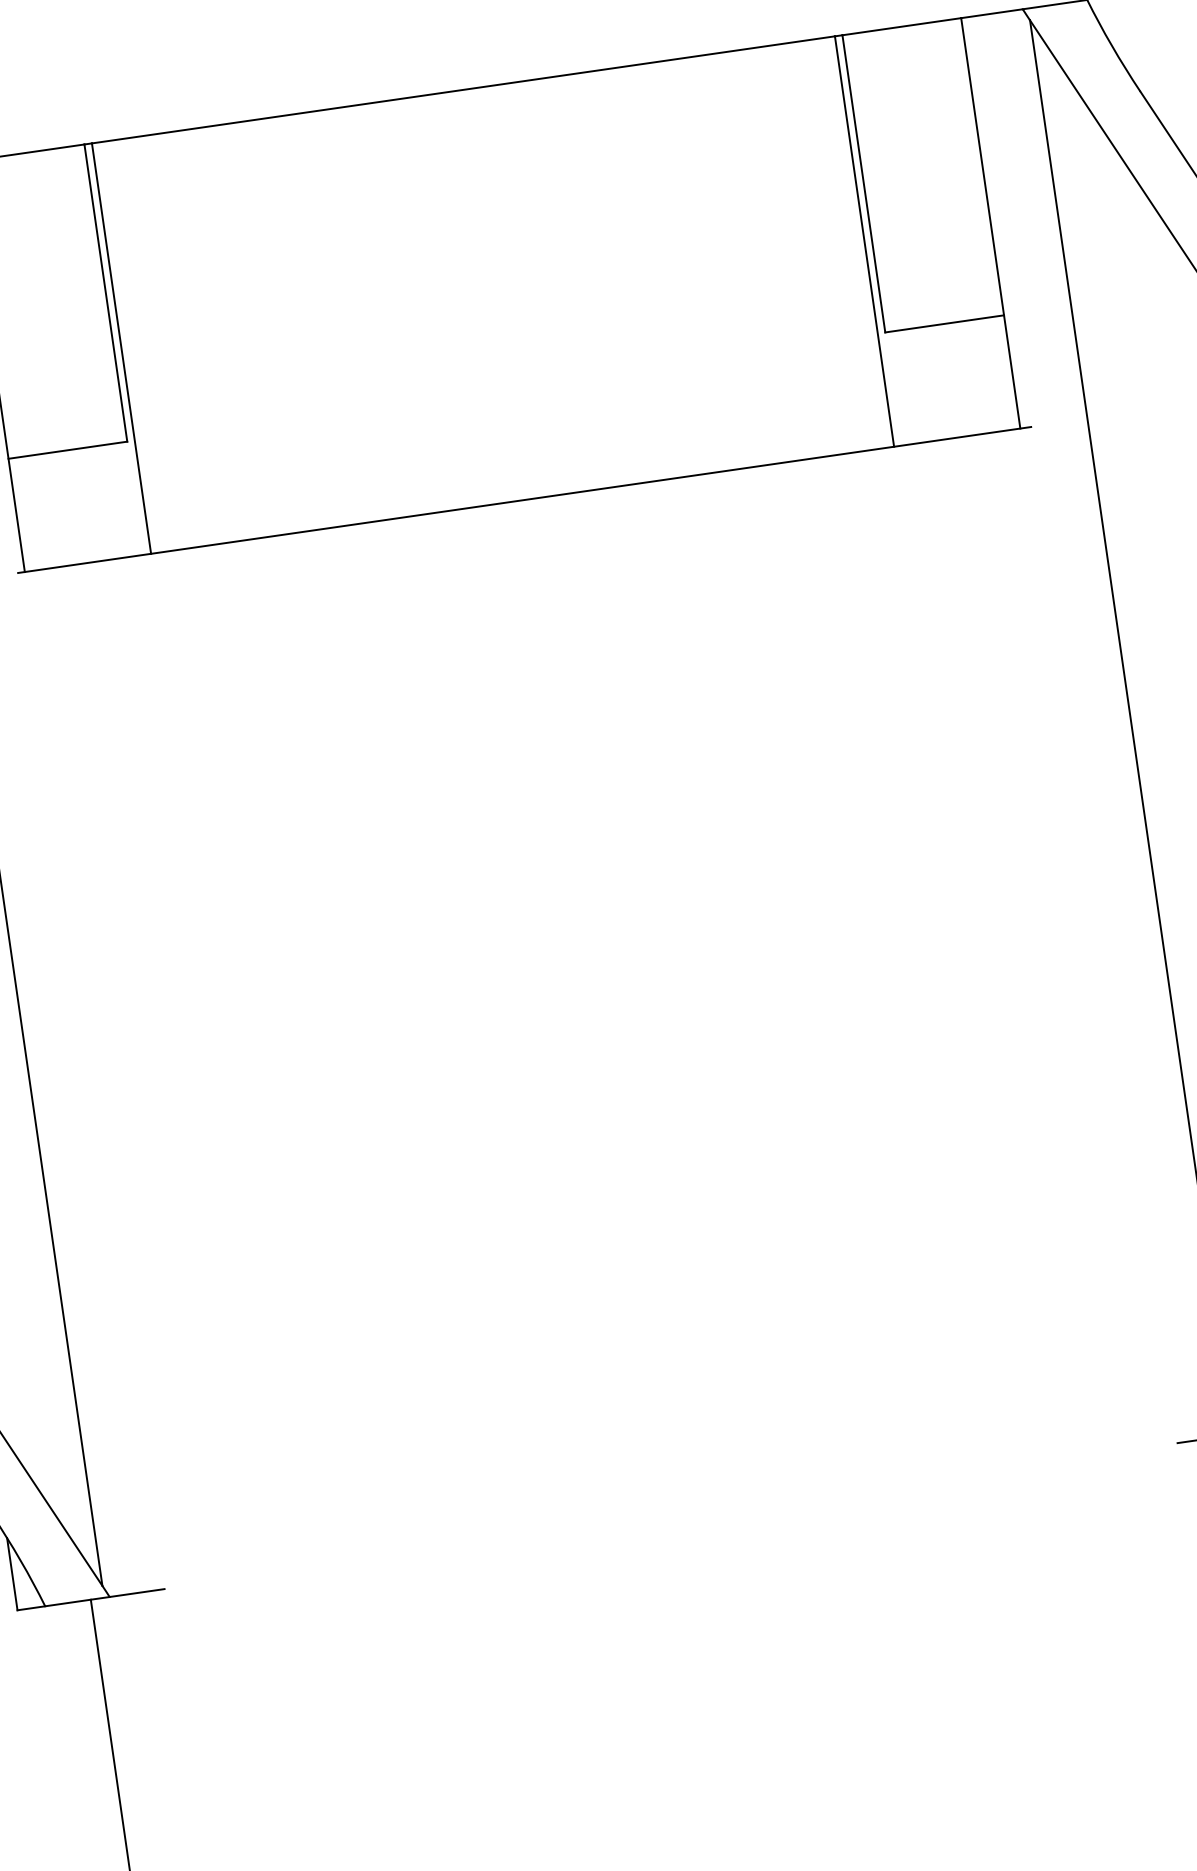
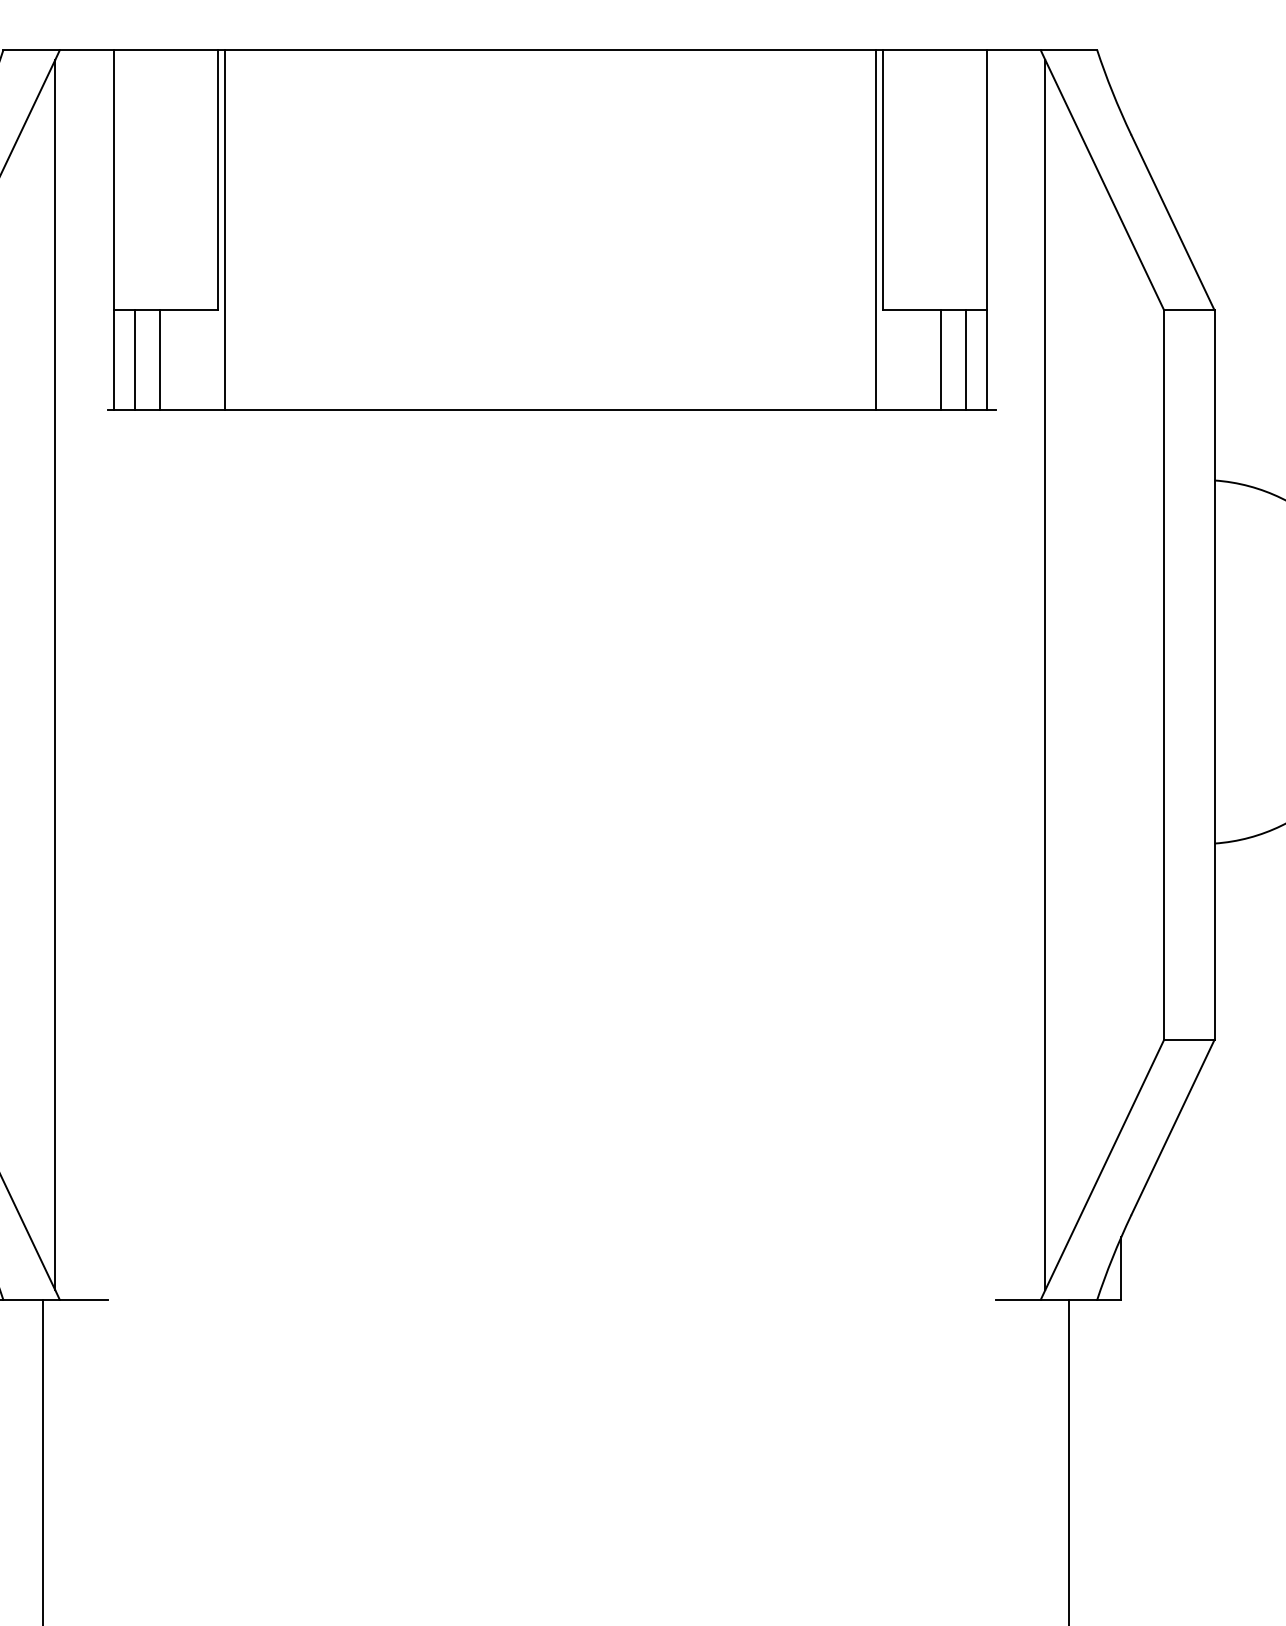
line: (988, 374) -> (965, 359), added
line: (960, 378) -> (941, 359), added
line: (68, 507) -> (159, 359), added
line: (40, 511) -> (134, 359), added

